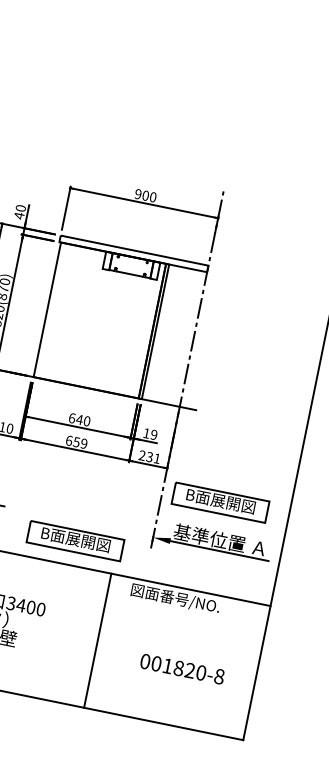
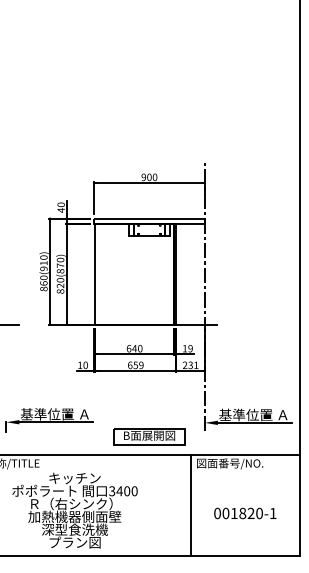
part: (220, 502) -> (248, 387), removed
line: (98, 640) -> (191, 505), moved
text: (218, 676) -> (272, 513), 001820-8 -> 001820-1

